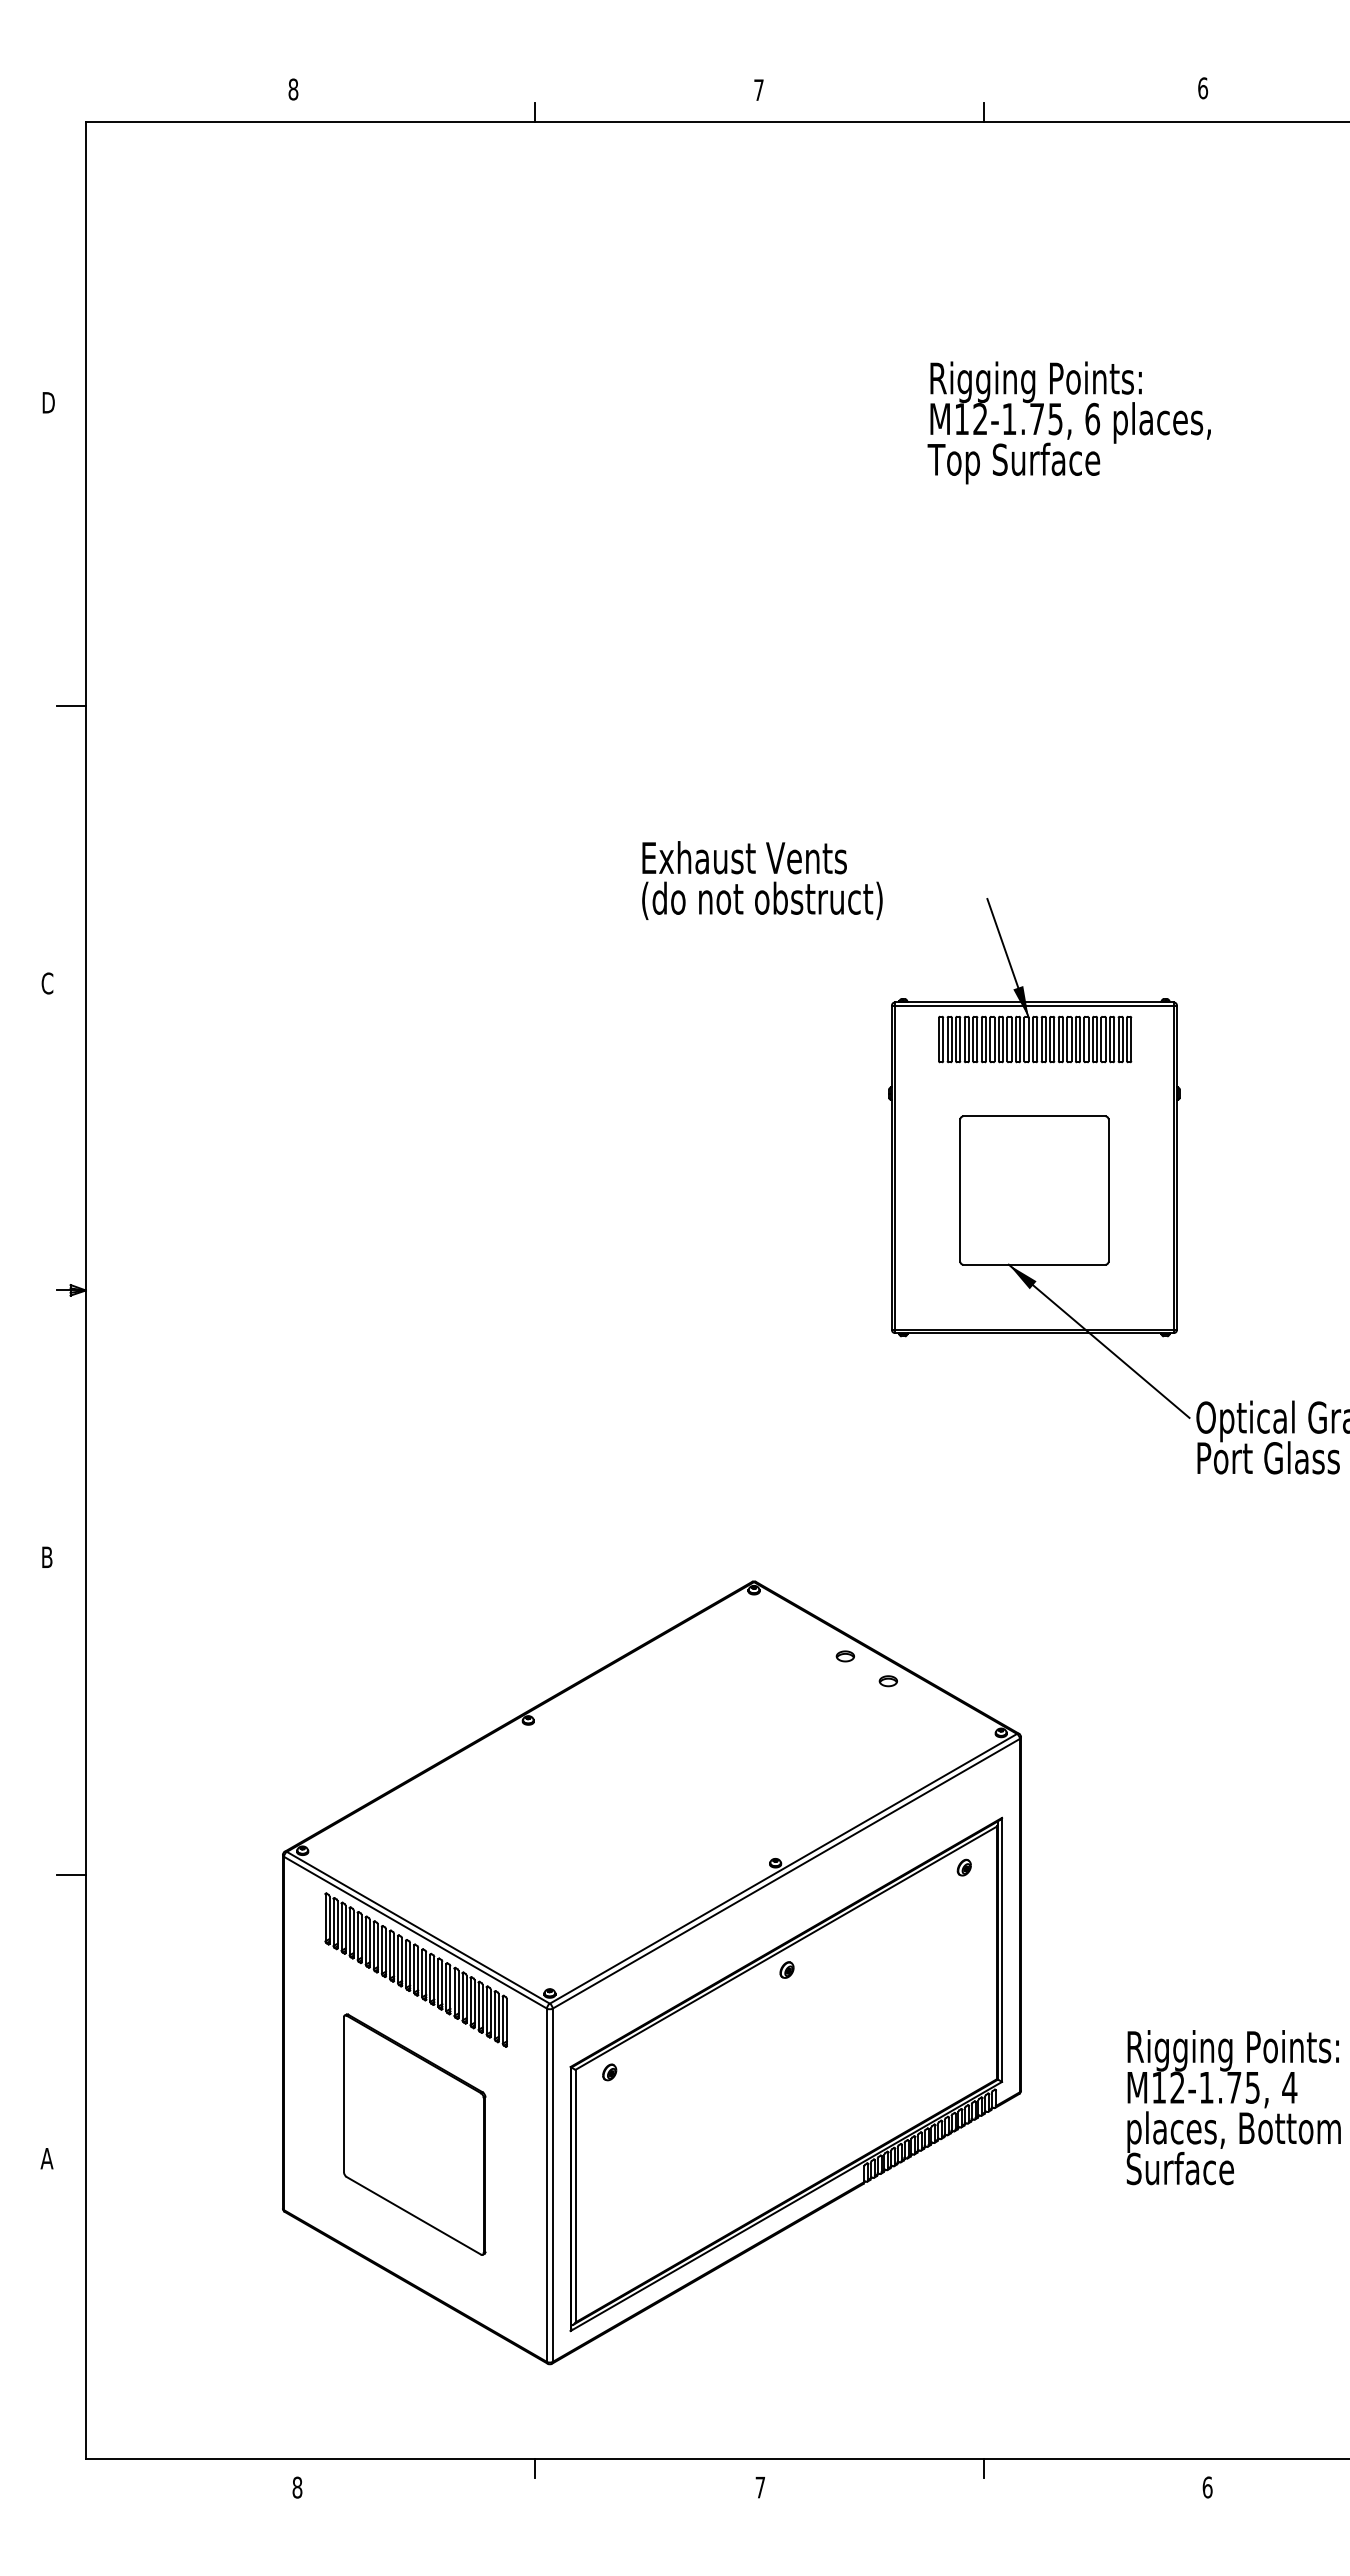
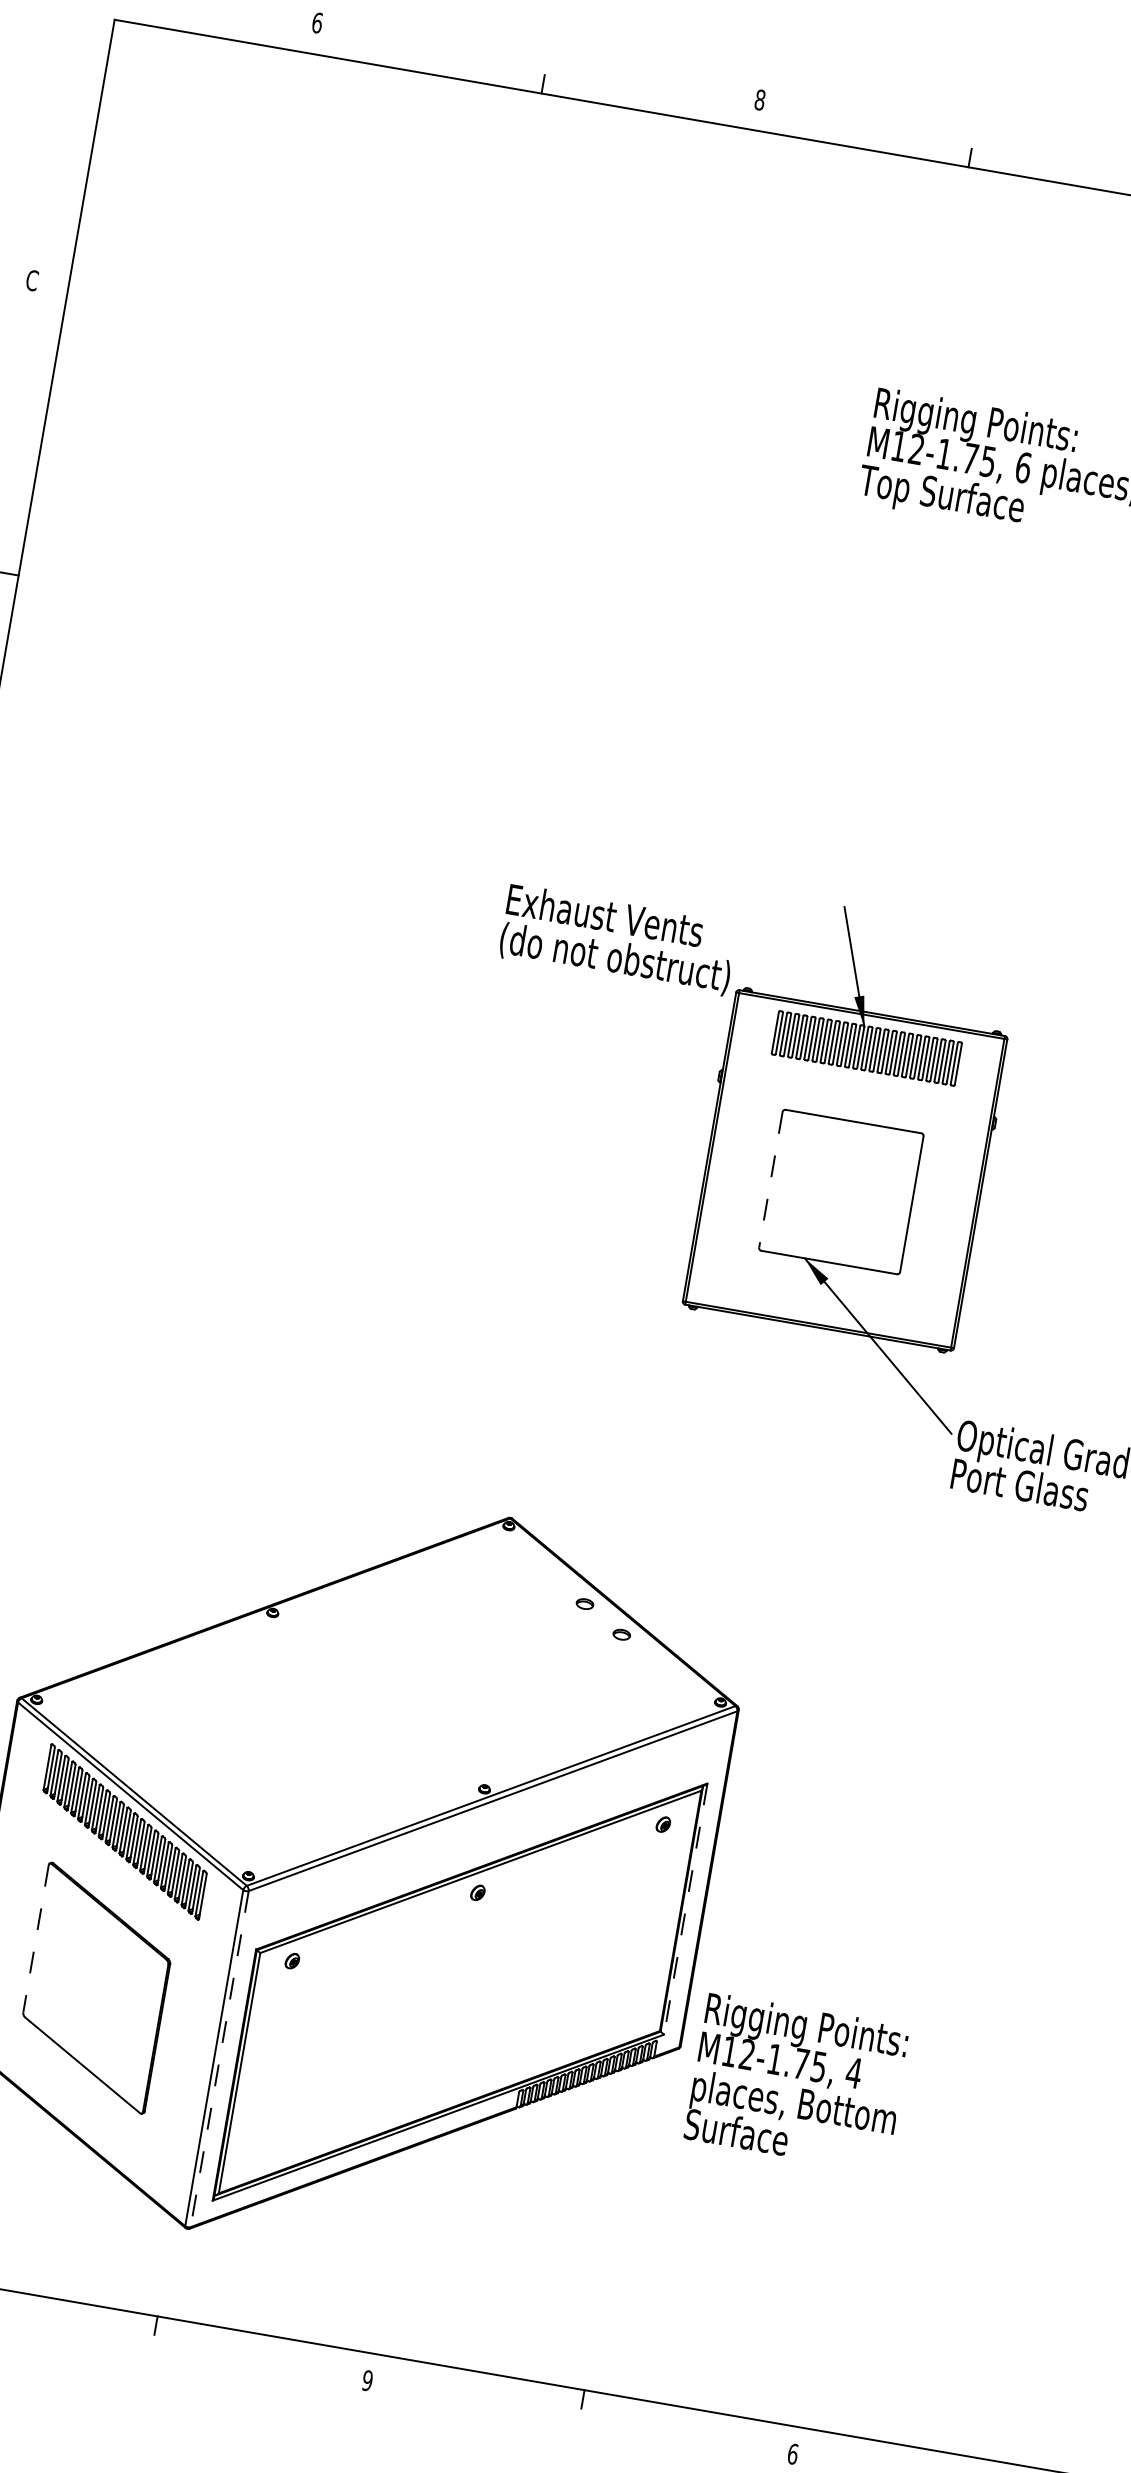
text: (293, 89) -> (317, 22), 8 -> 6
text: (758, 90) -> (759, 100), 7 -> 8
text: (48, 402) -> (32, 280), D -> C
text: (762, 880) -> (618, 939), moved
line: (960, 1191) -> (770, 1180), solid -> dashed
line: (1002, 1950) -> (686, 1909), solid -> dashed
line: (344, 2094) -> (36, 1938), solid -> dashed
text: (1233, 2107) -> (797, 2082), moved
line: (552, 2185) -> (219, 2059), solid -> dashed
text: (760, 2487) -> (367, 2380), 7 -> 9

